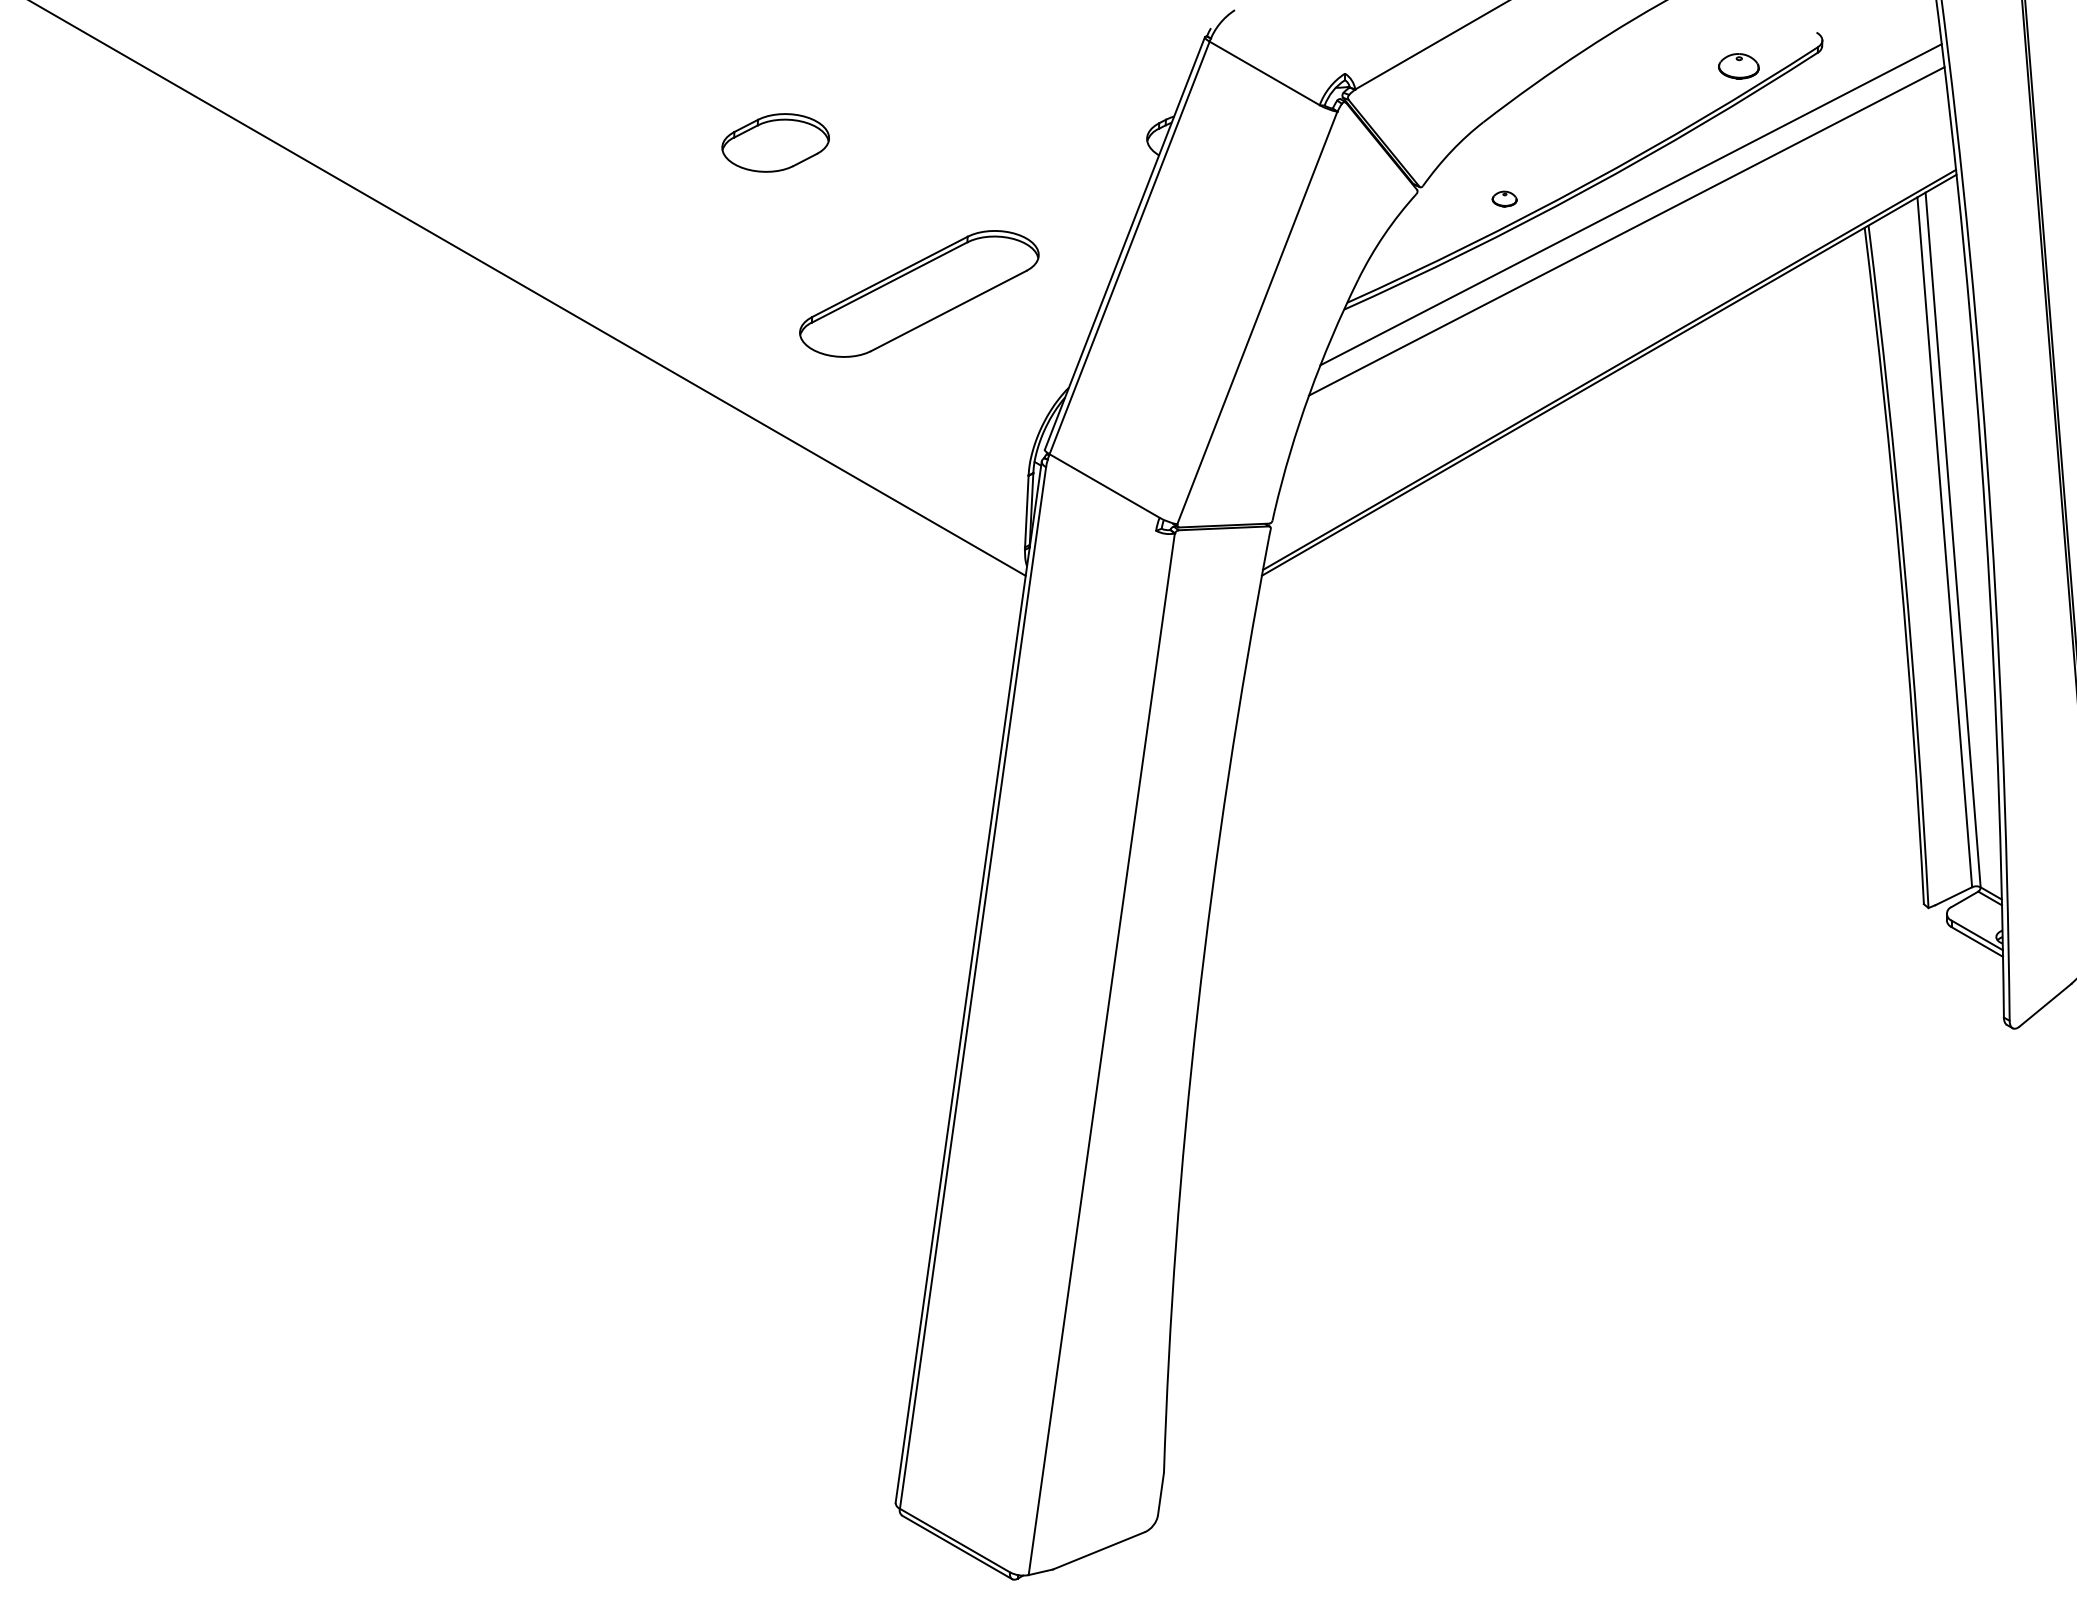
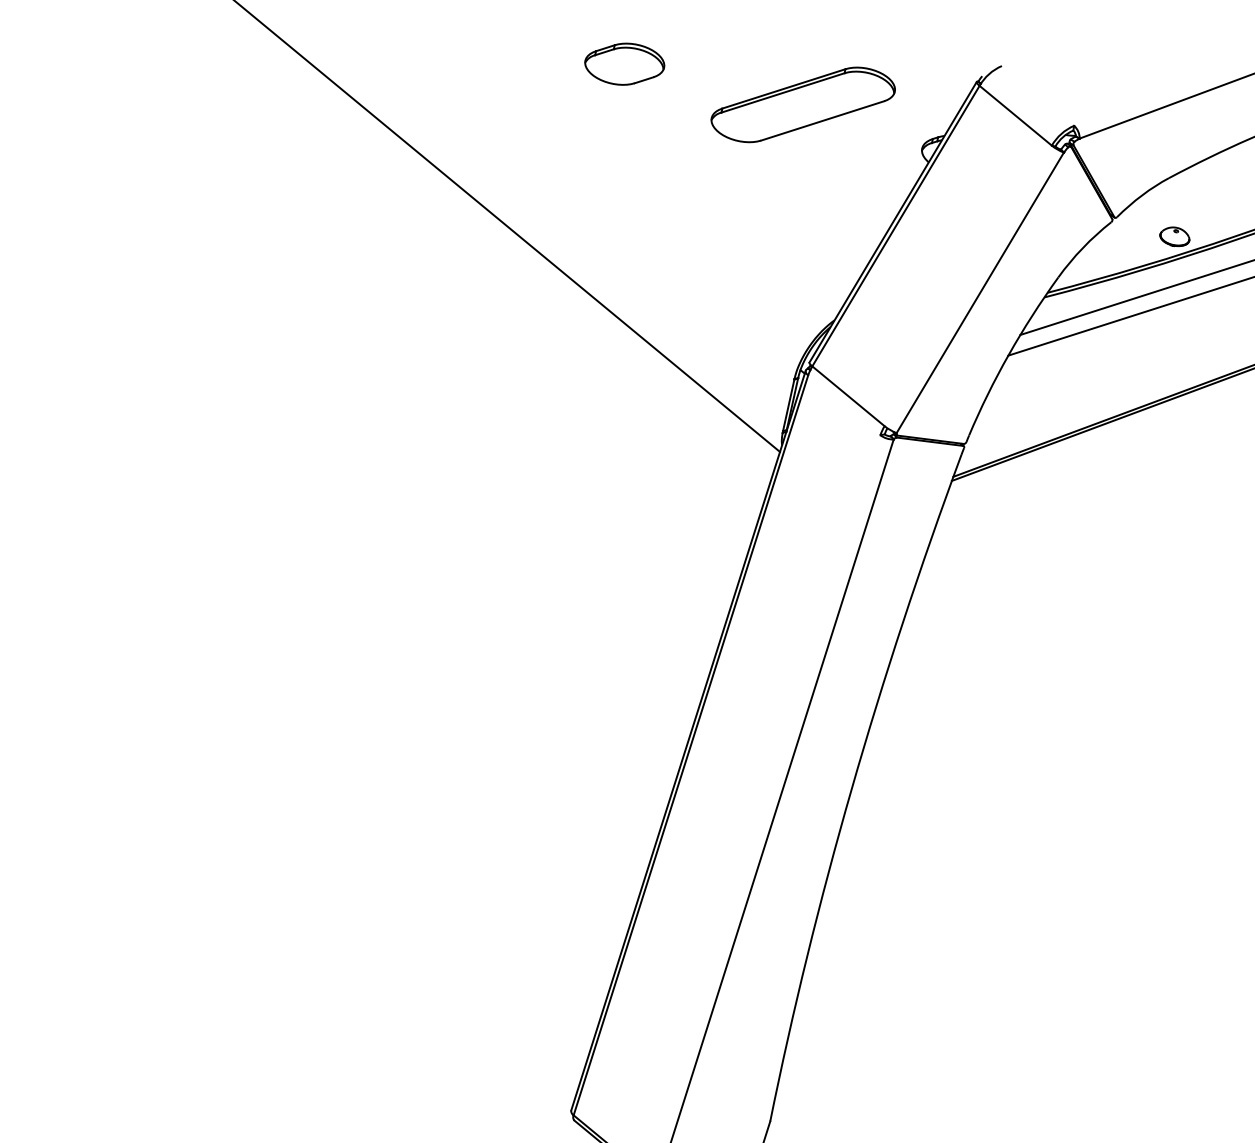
part: (775, 142) -> (624, 63), moved
part: (1504, 198) -> (1174, 236), size x1.67
part: (919, 293) -> (803, 104), moved

